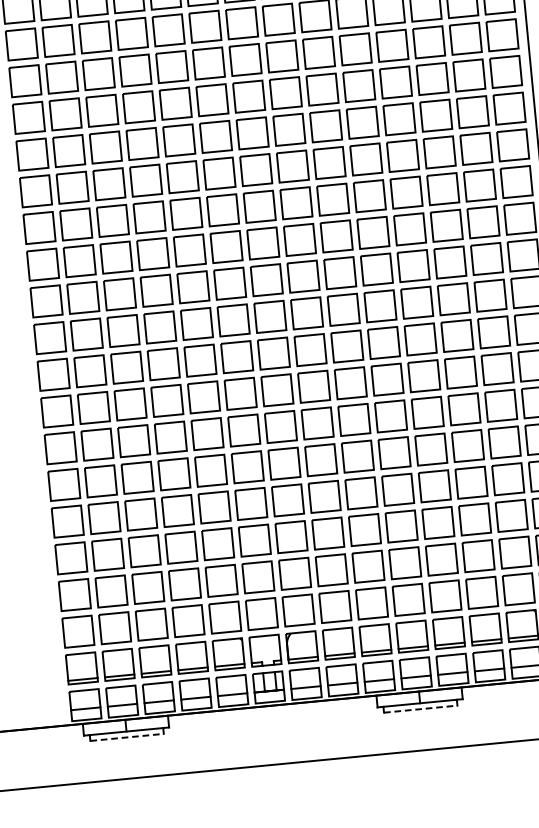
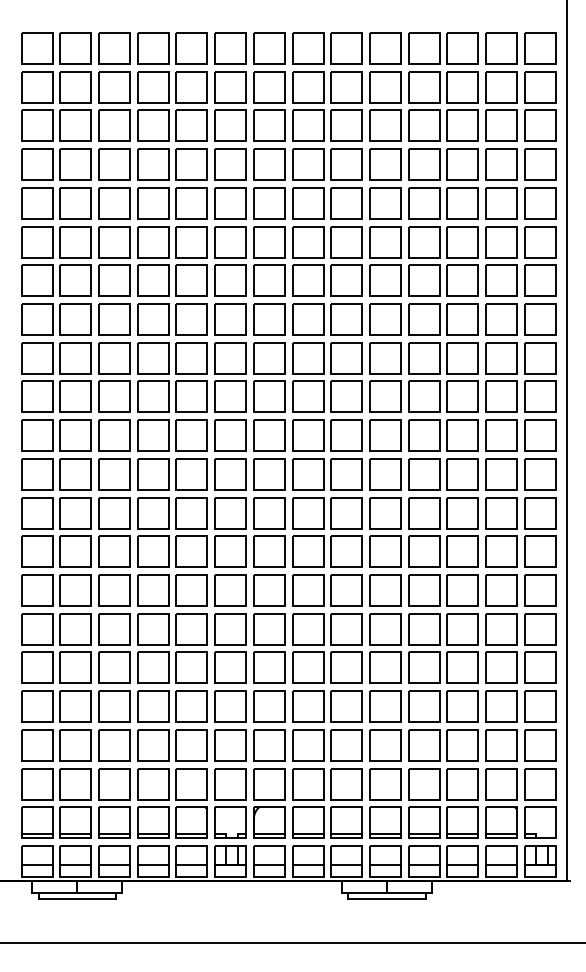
line: (421, 709) -> (387, 899), dashed -> solid
line: (127, 737) -> (77, 899), dashed -> solid

